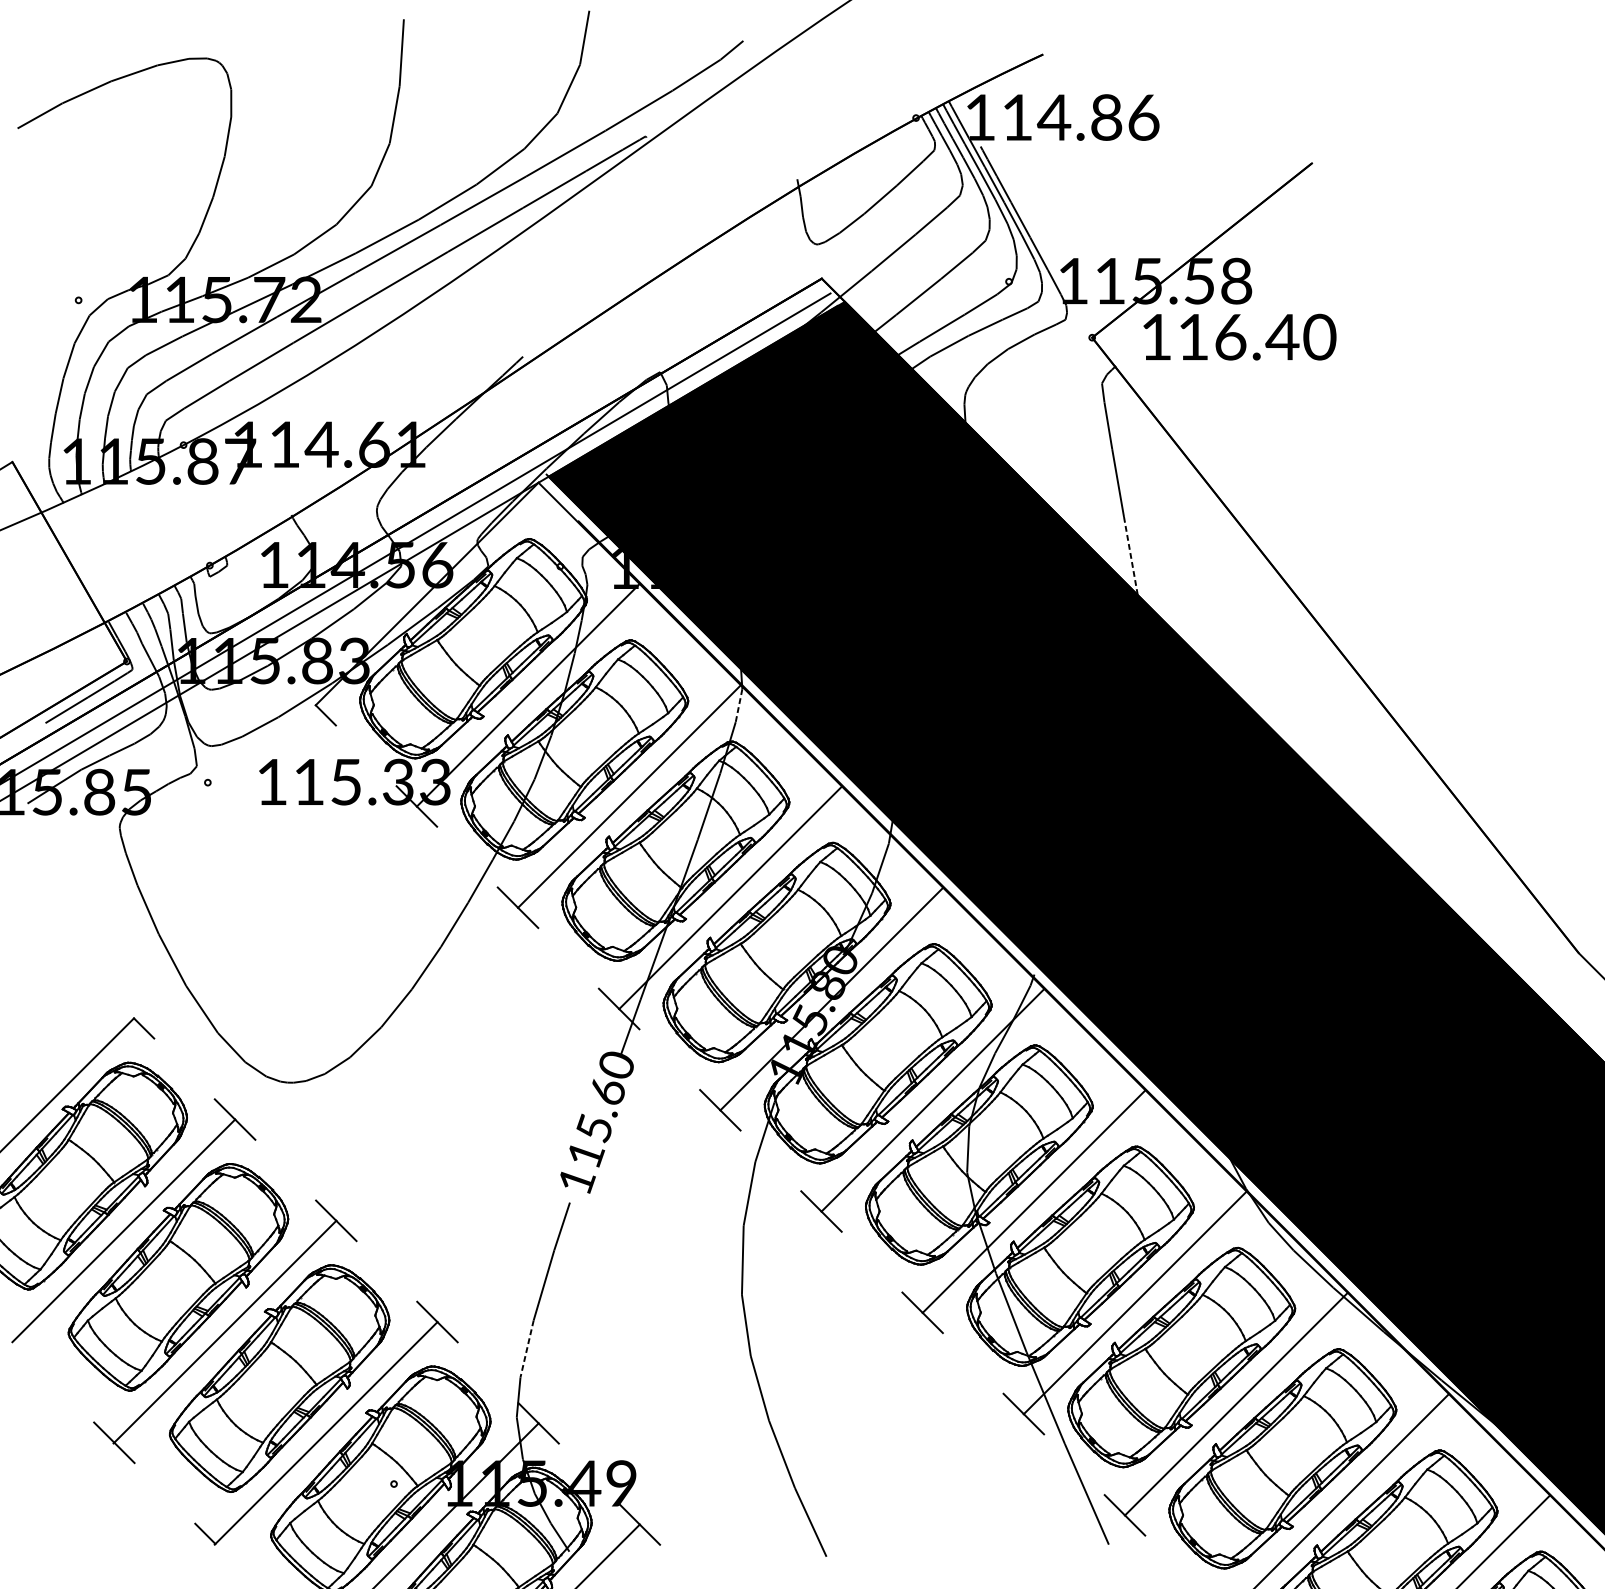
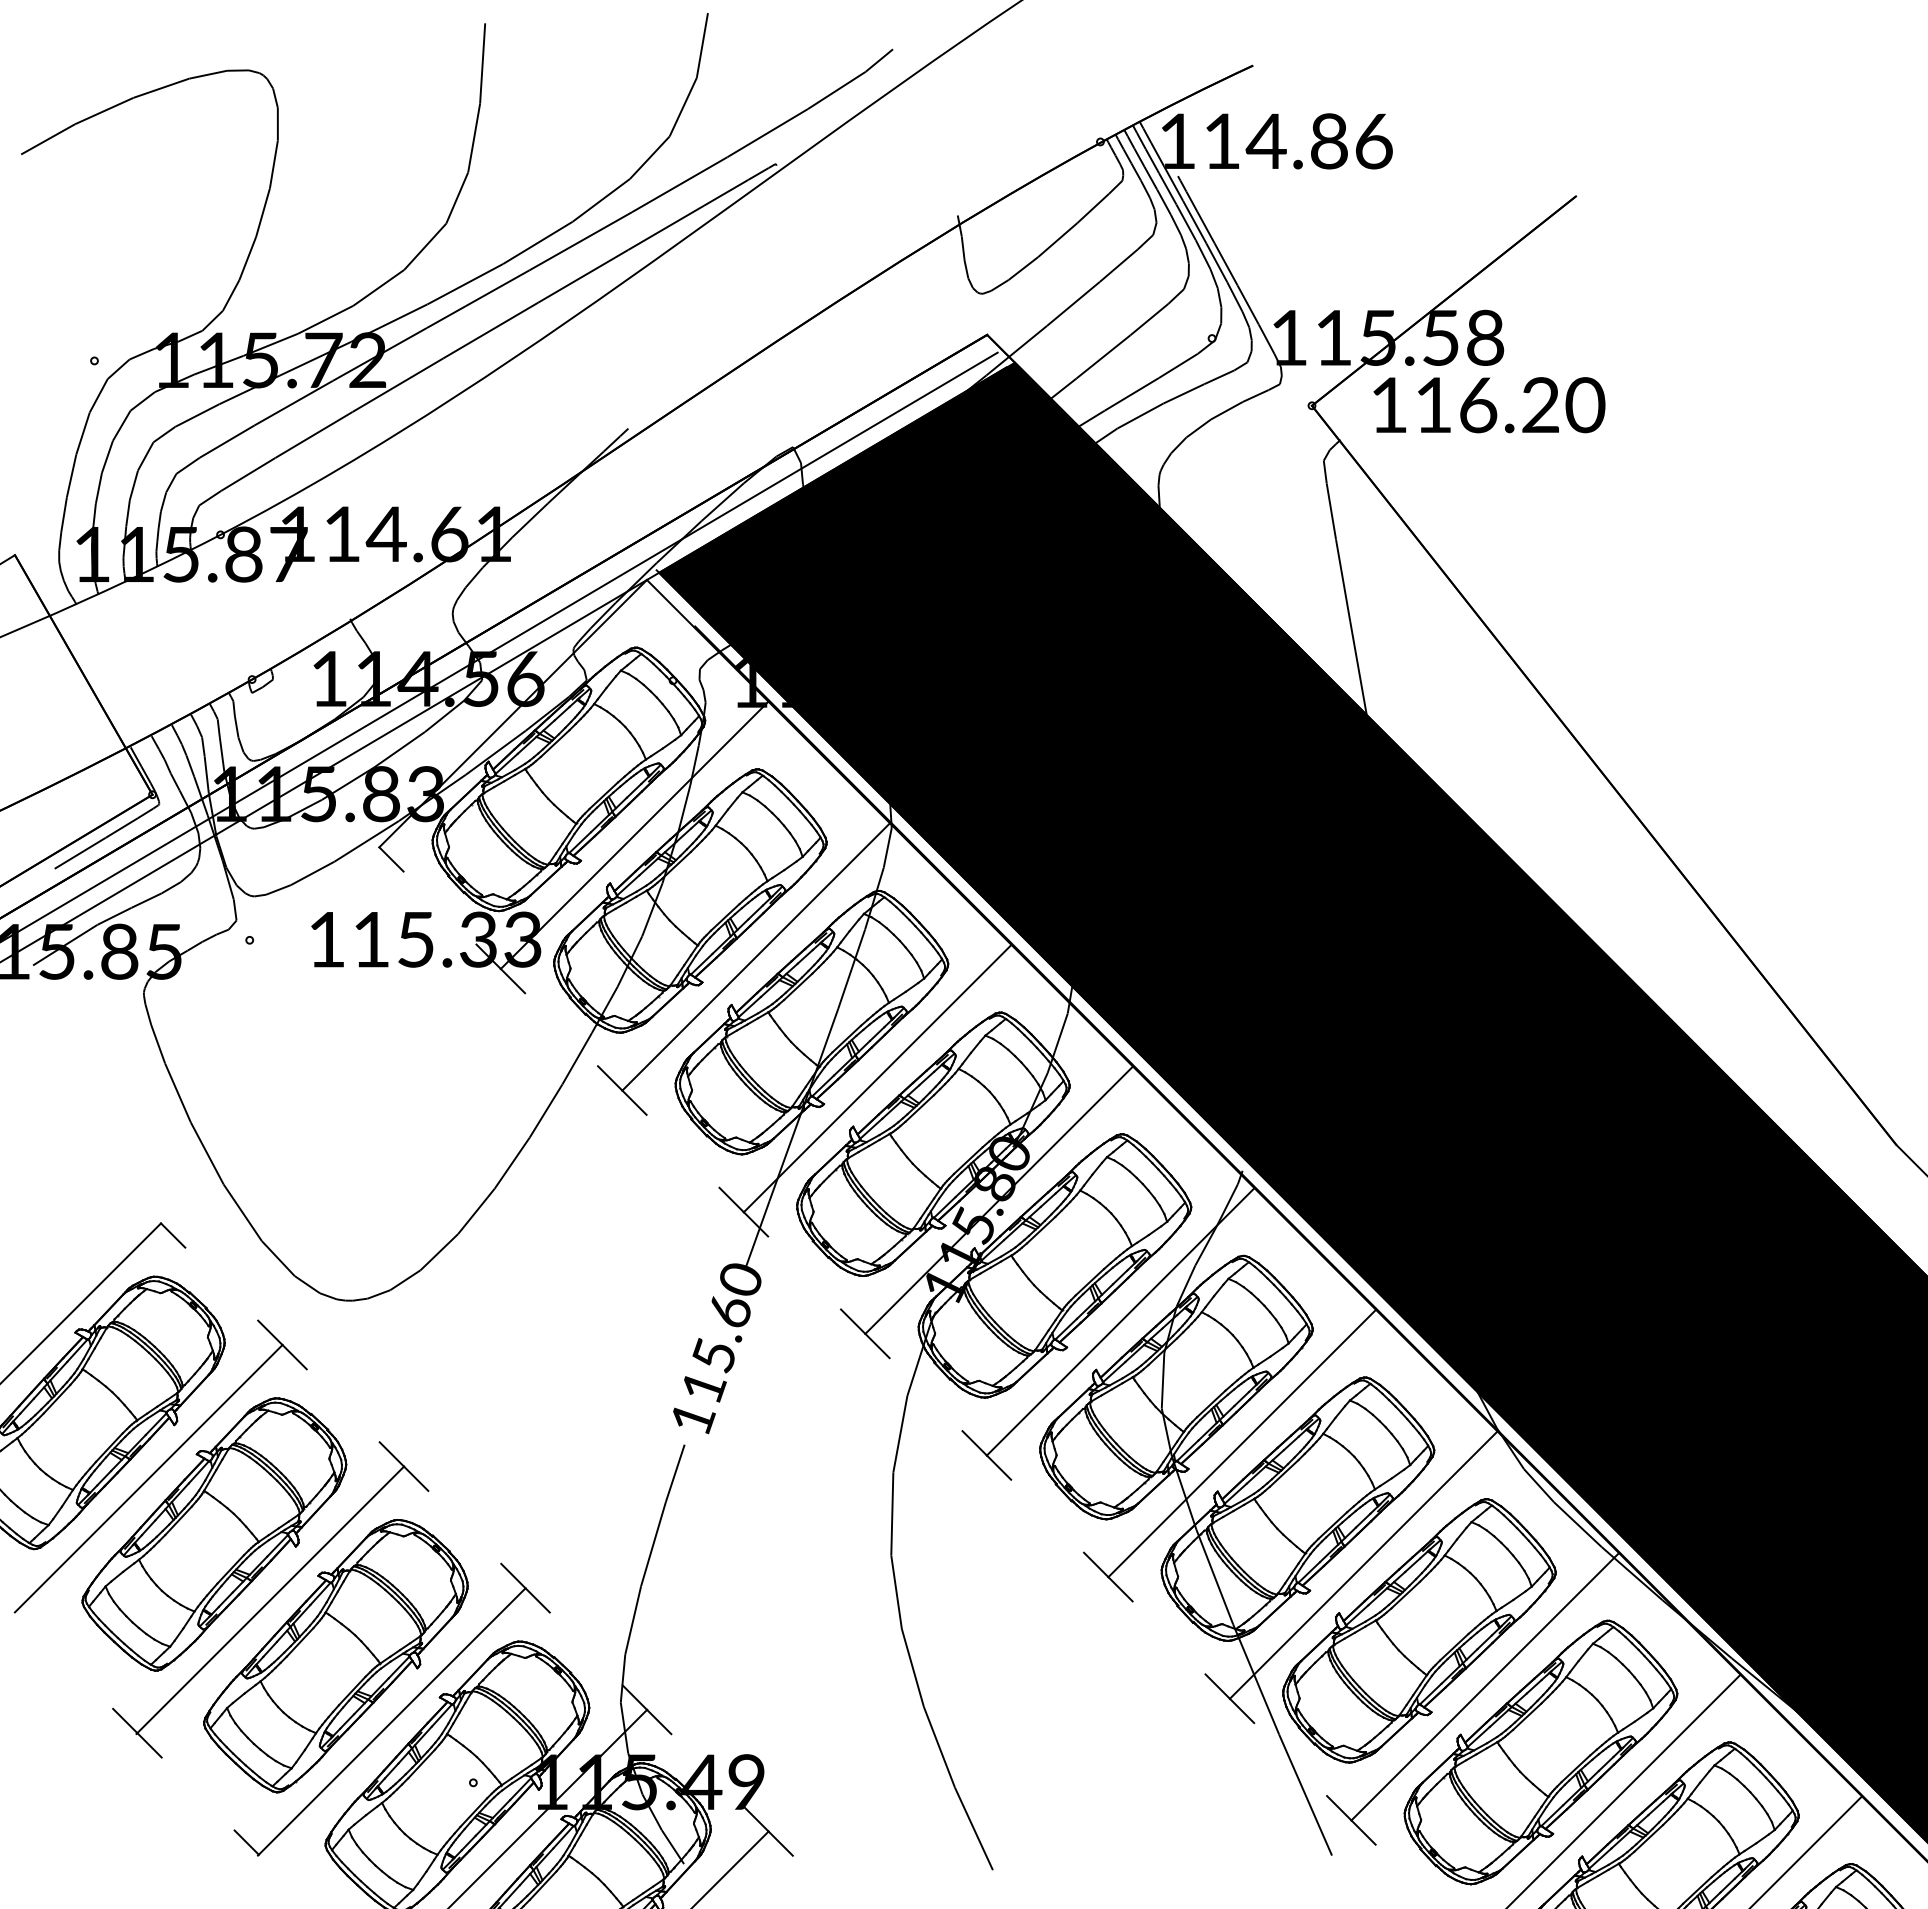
text: (1282, 336) -> (1540, 404), 116.40 -> 116.20
line: (1130, 558) -> (1358, 670), dashed -> solid
line: (738, 706) -> (887, 848), dashed -> solid
line: (527, 1349) -> (633, 1621), dashed -> solid

